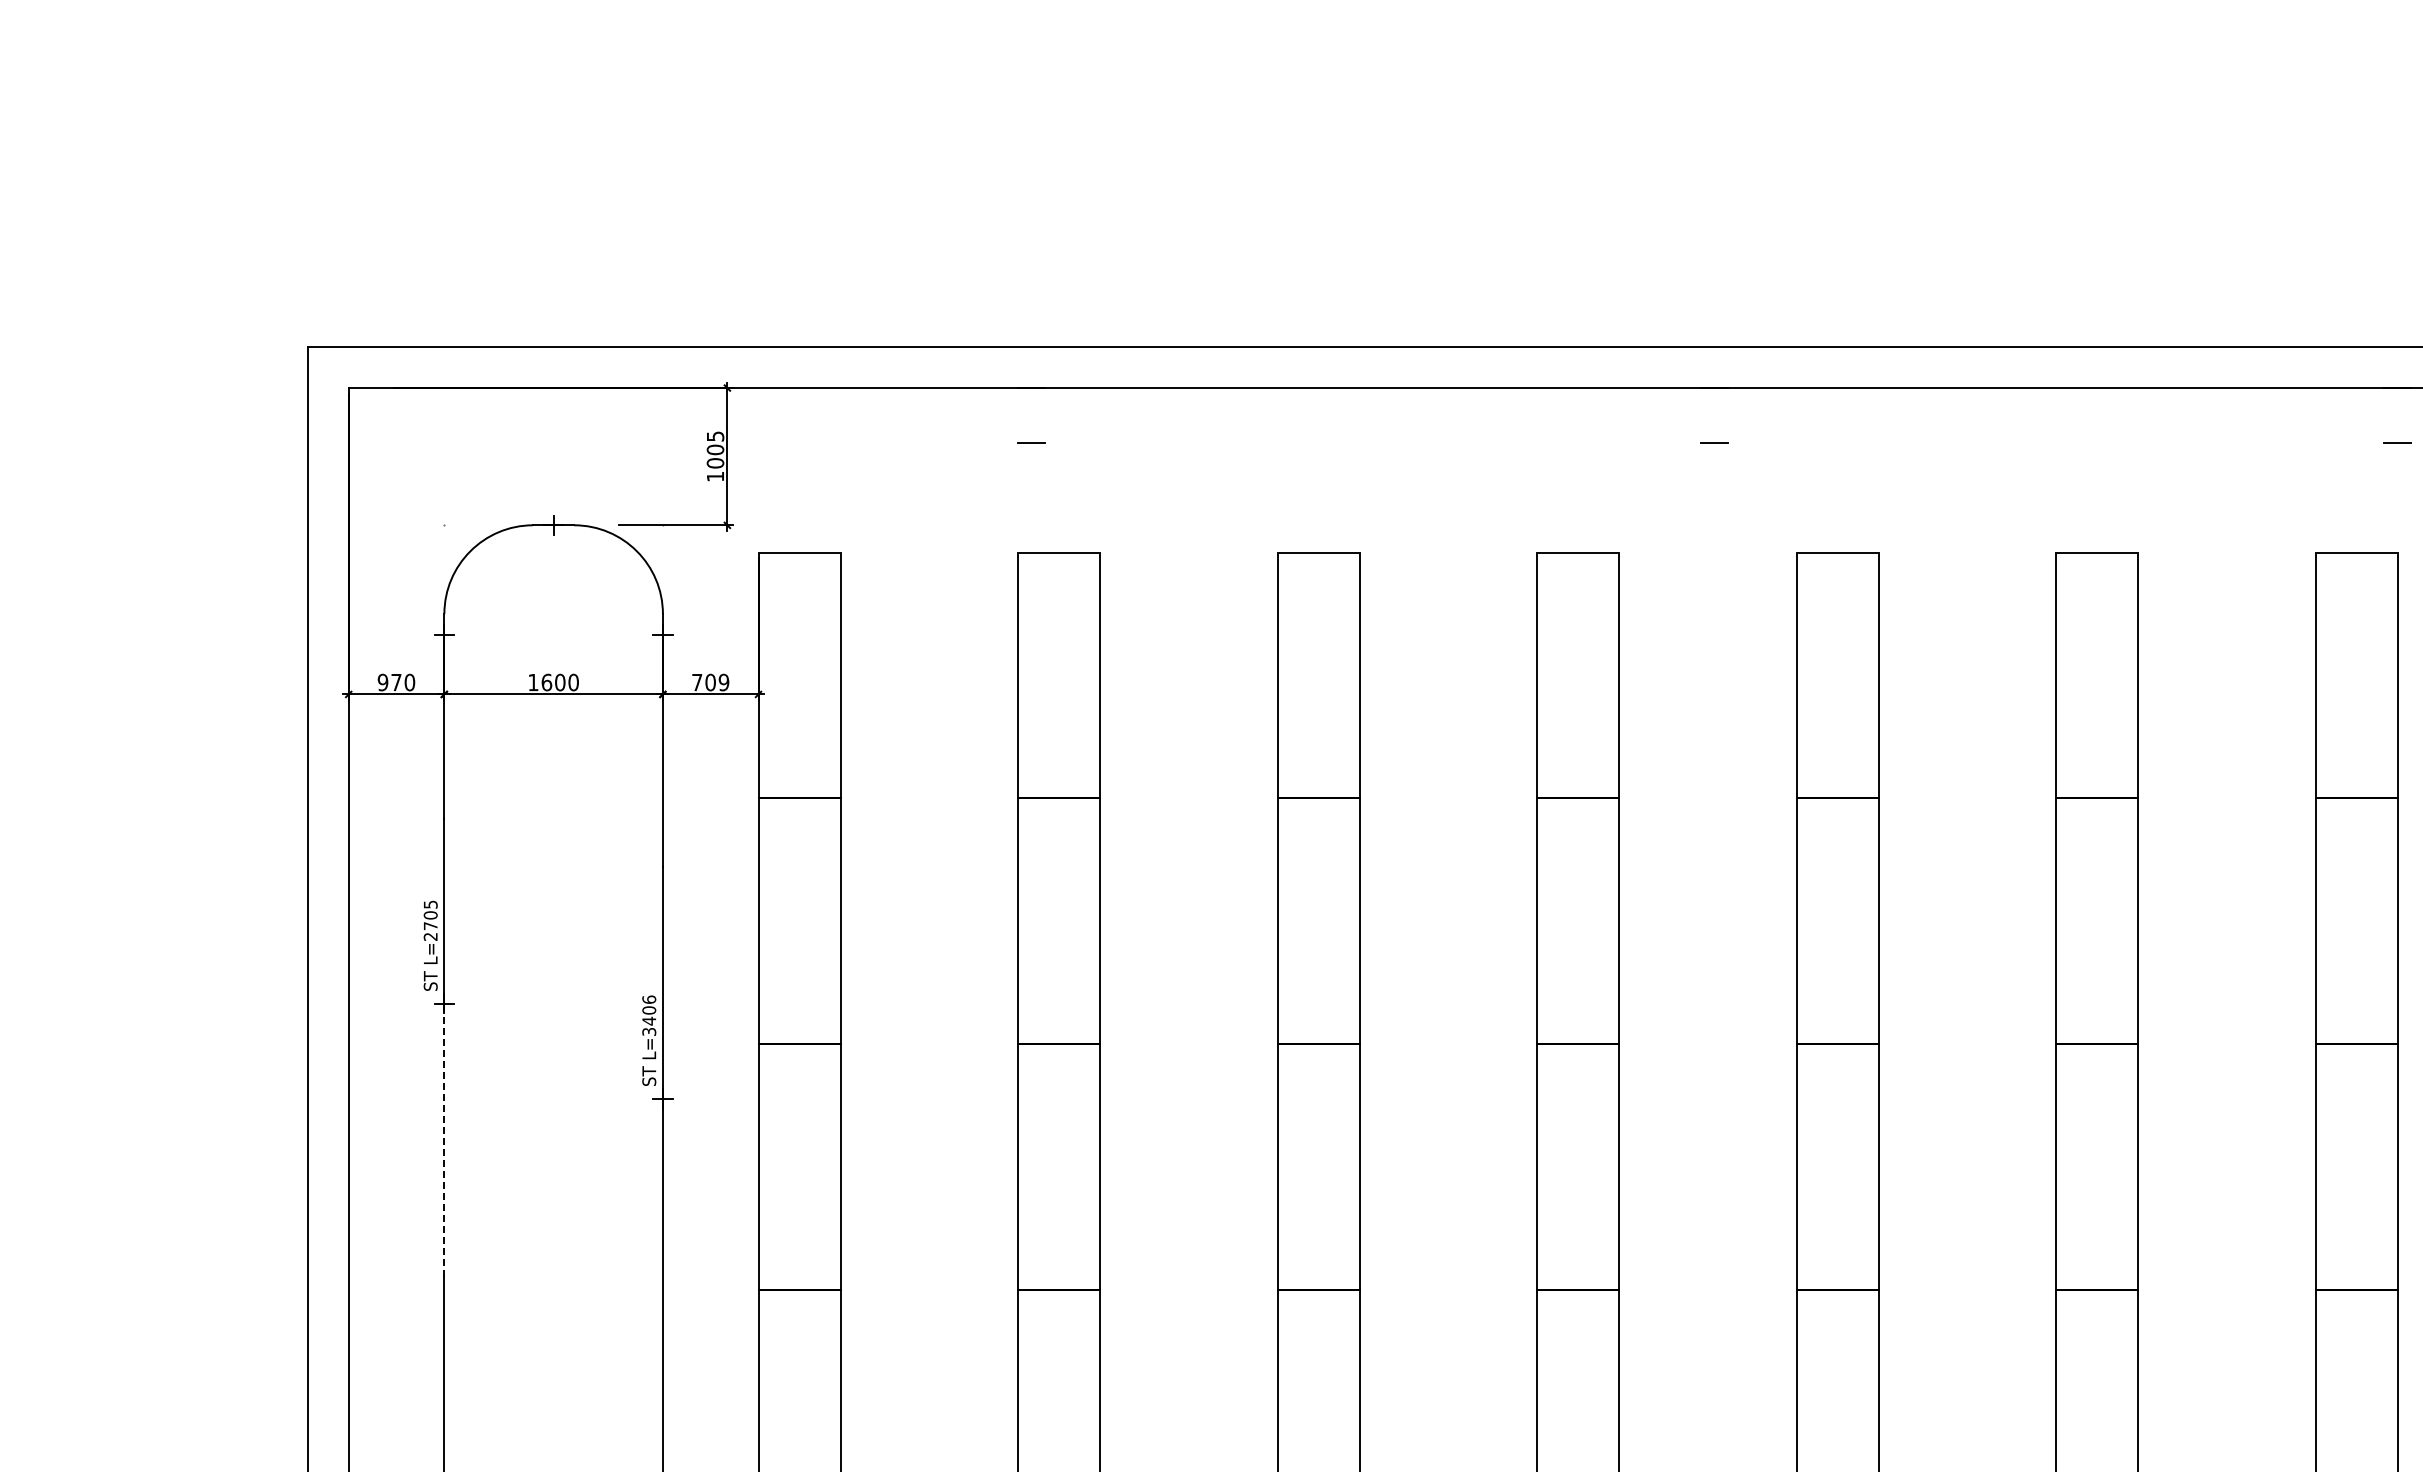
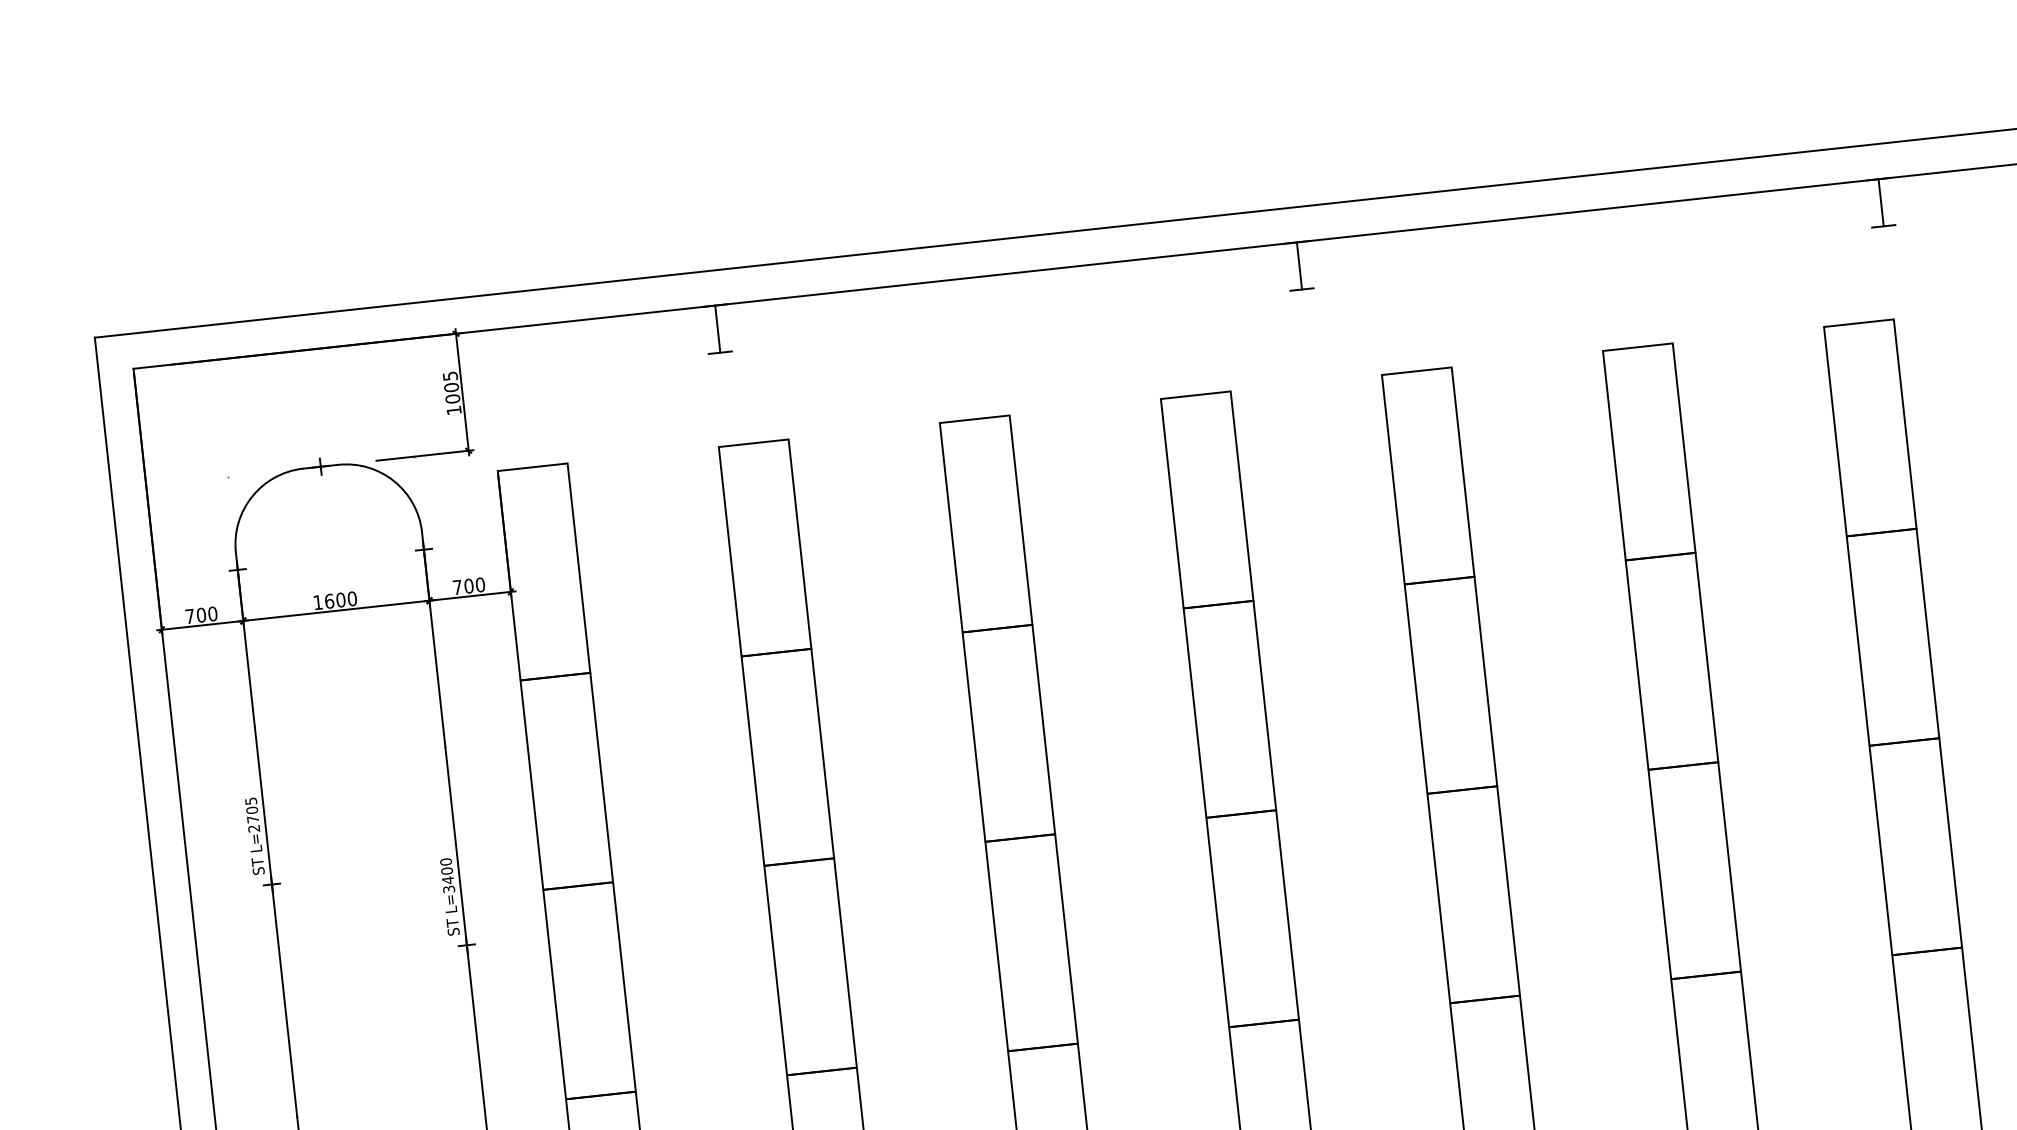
line: (1031, 415) -> (717, 329), added
line: (1714, 415) -> (1299, 265), added
line: (2397, 415) -> (1880, 202), added
text: (389, 682) -> (195, 615), 970 -> 700
text: (723, 682) -> (479, 584), 709 -> 700
text: (648, 999) -> (445, 861), L=3406 -> L=3400
line: (444, 1140) -> (284, 1000), dashed -> solid

